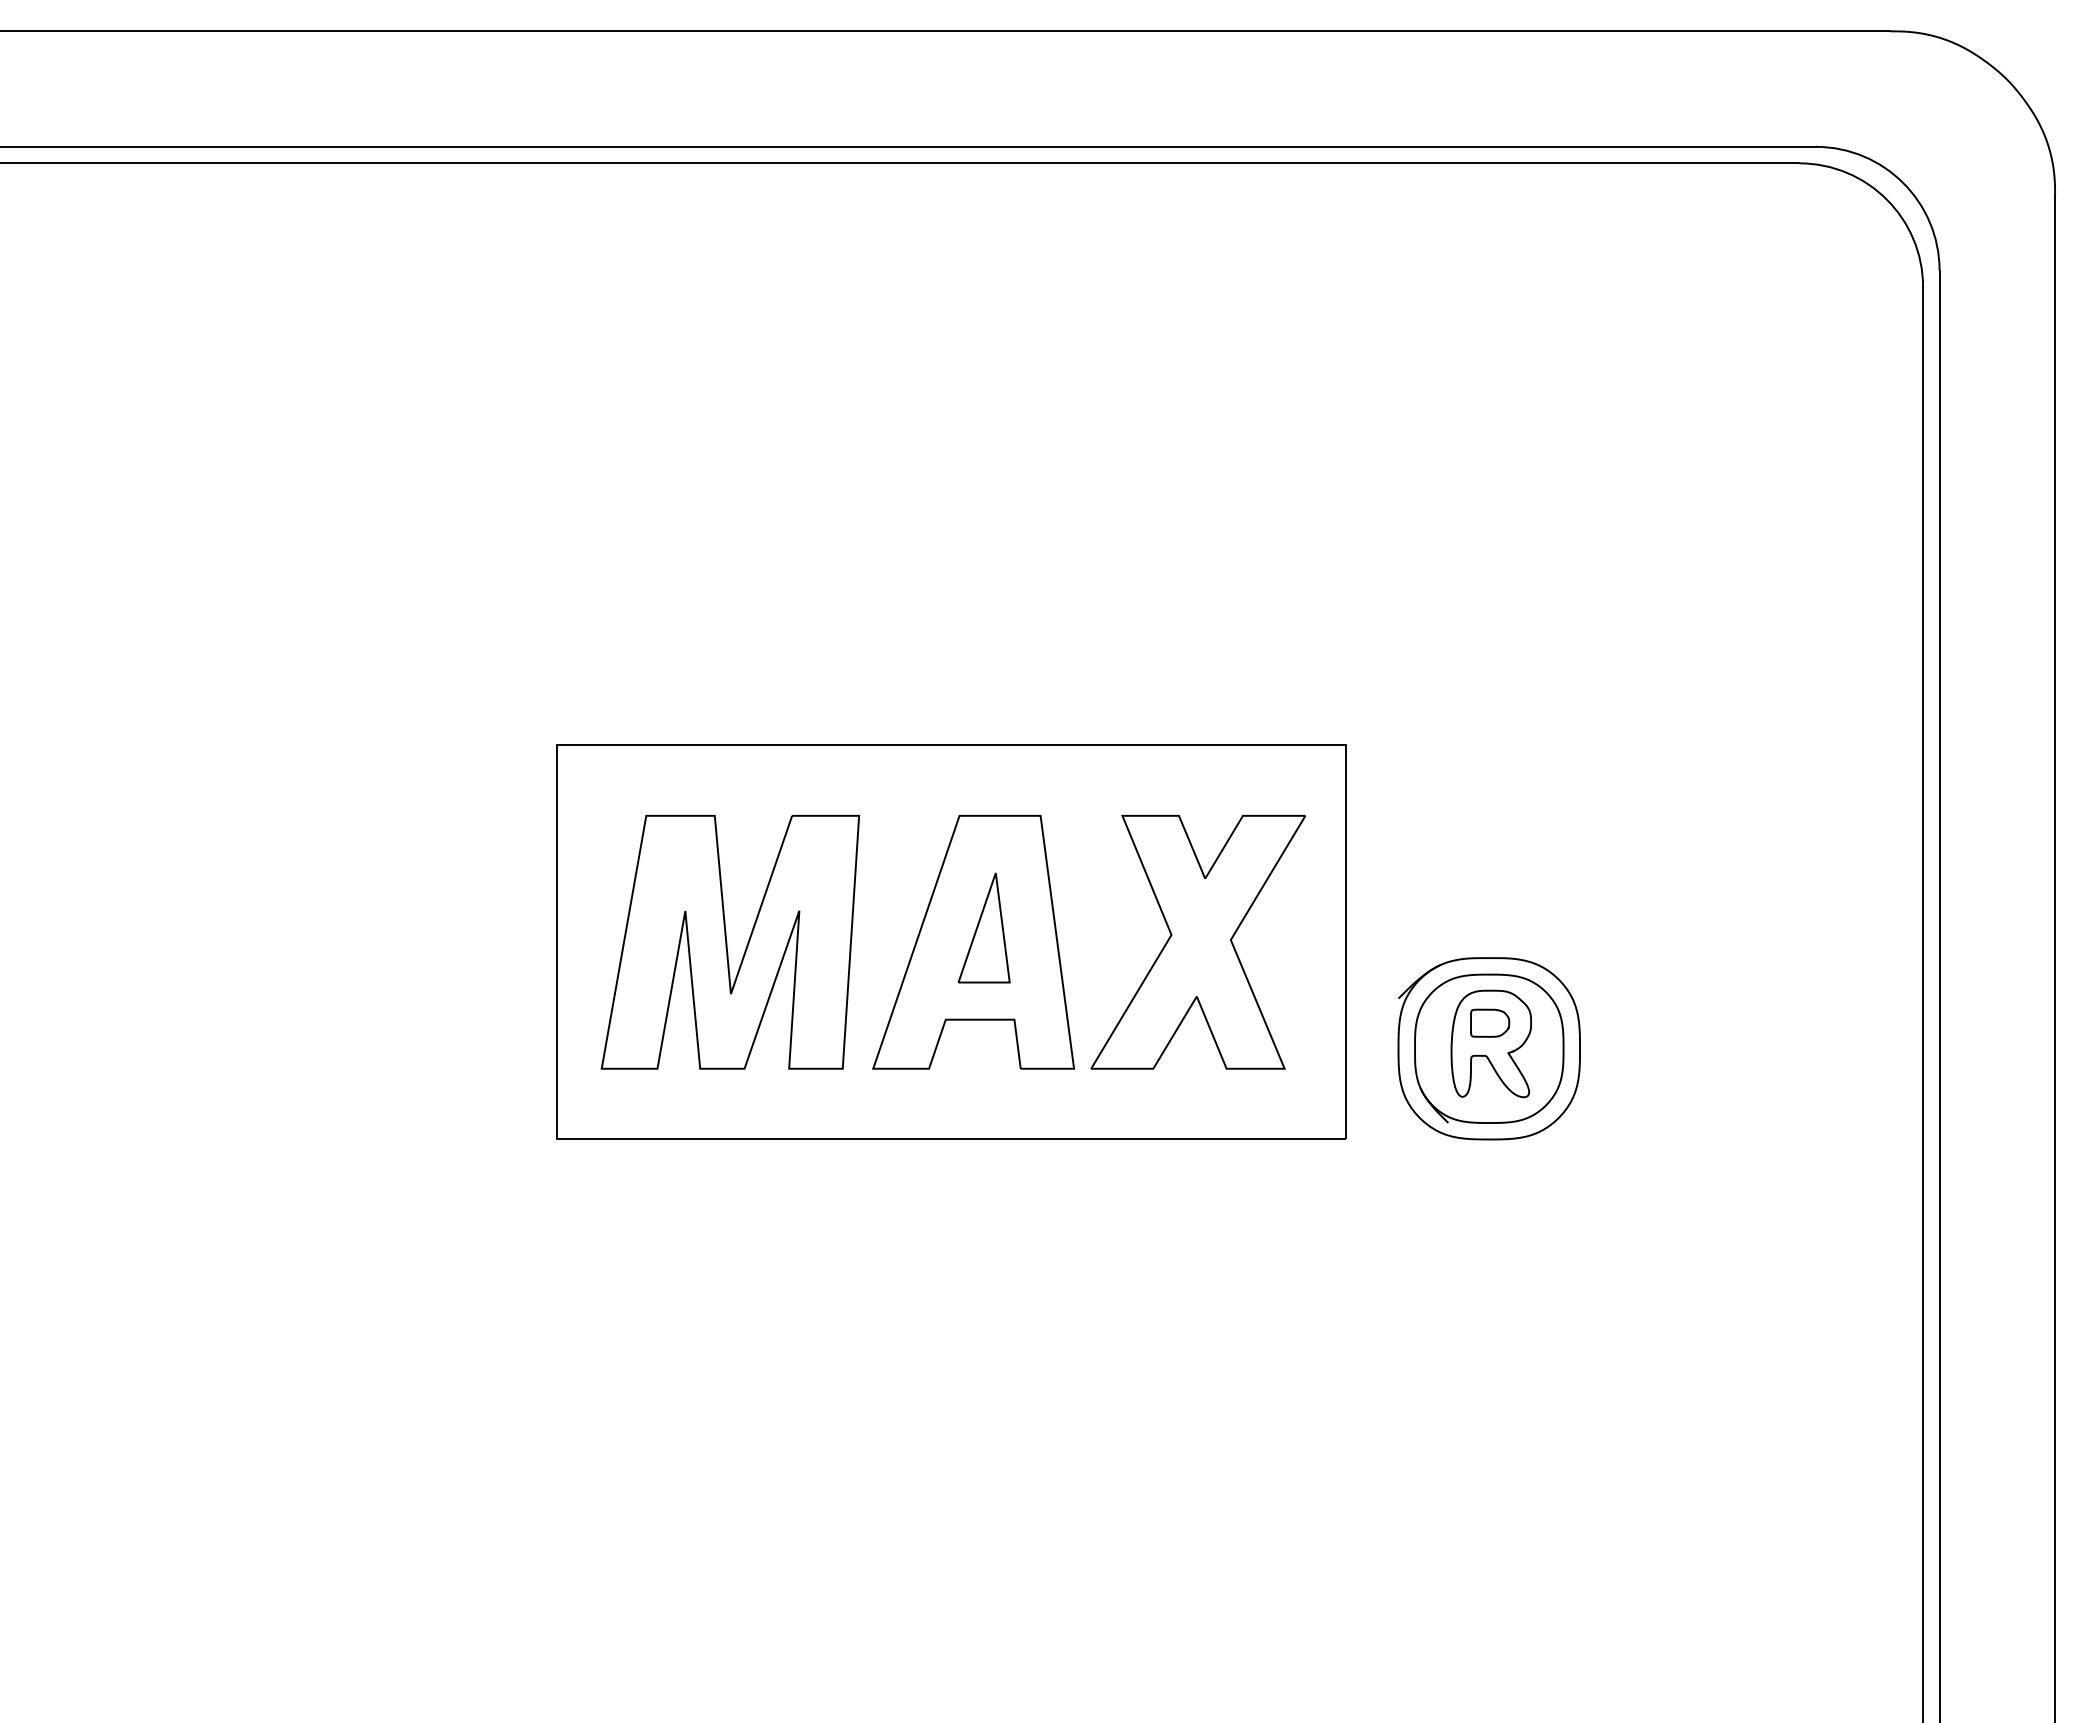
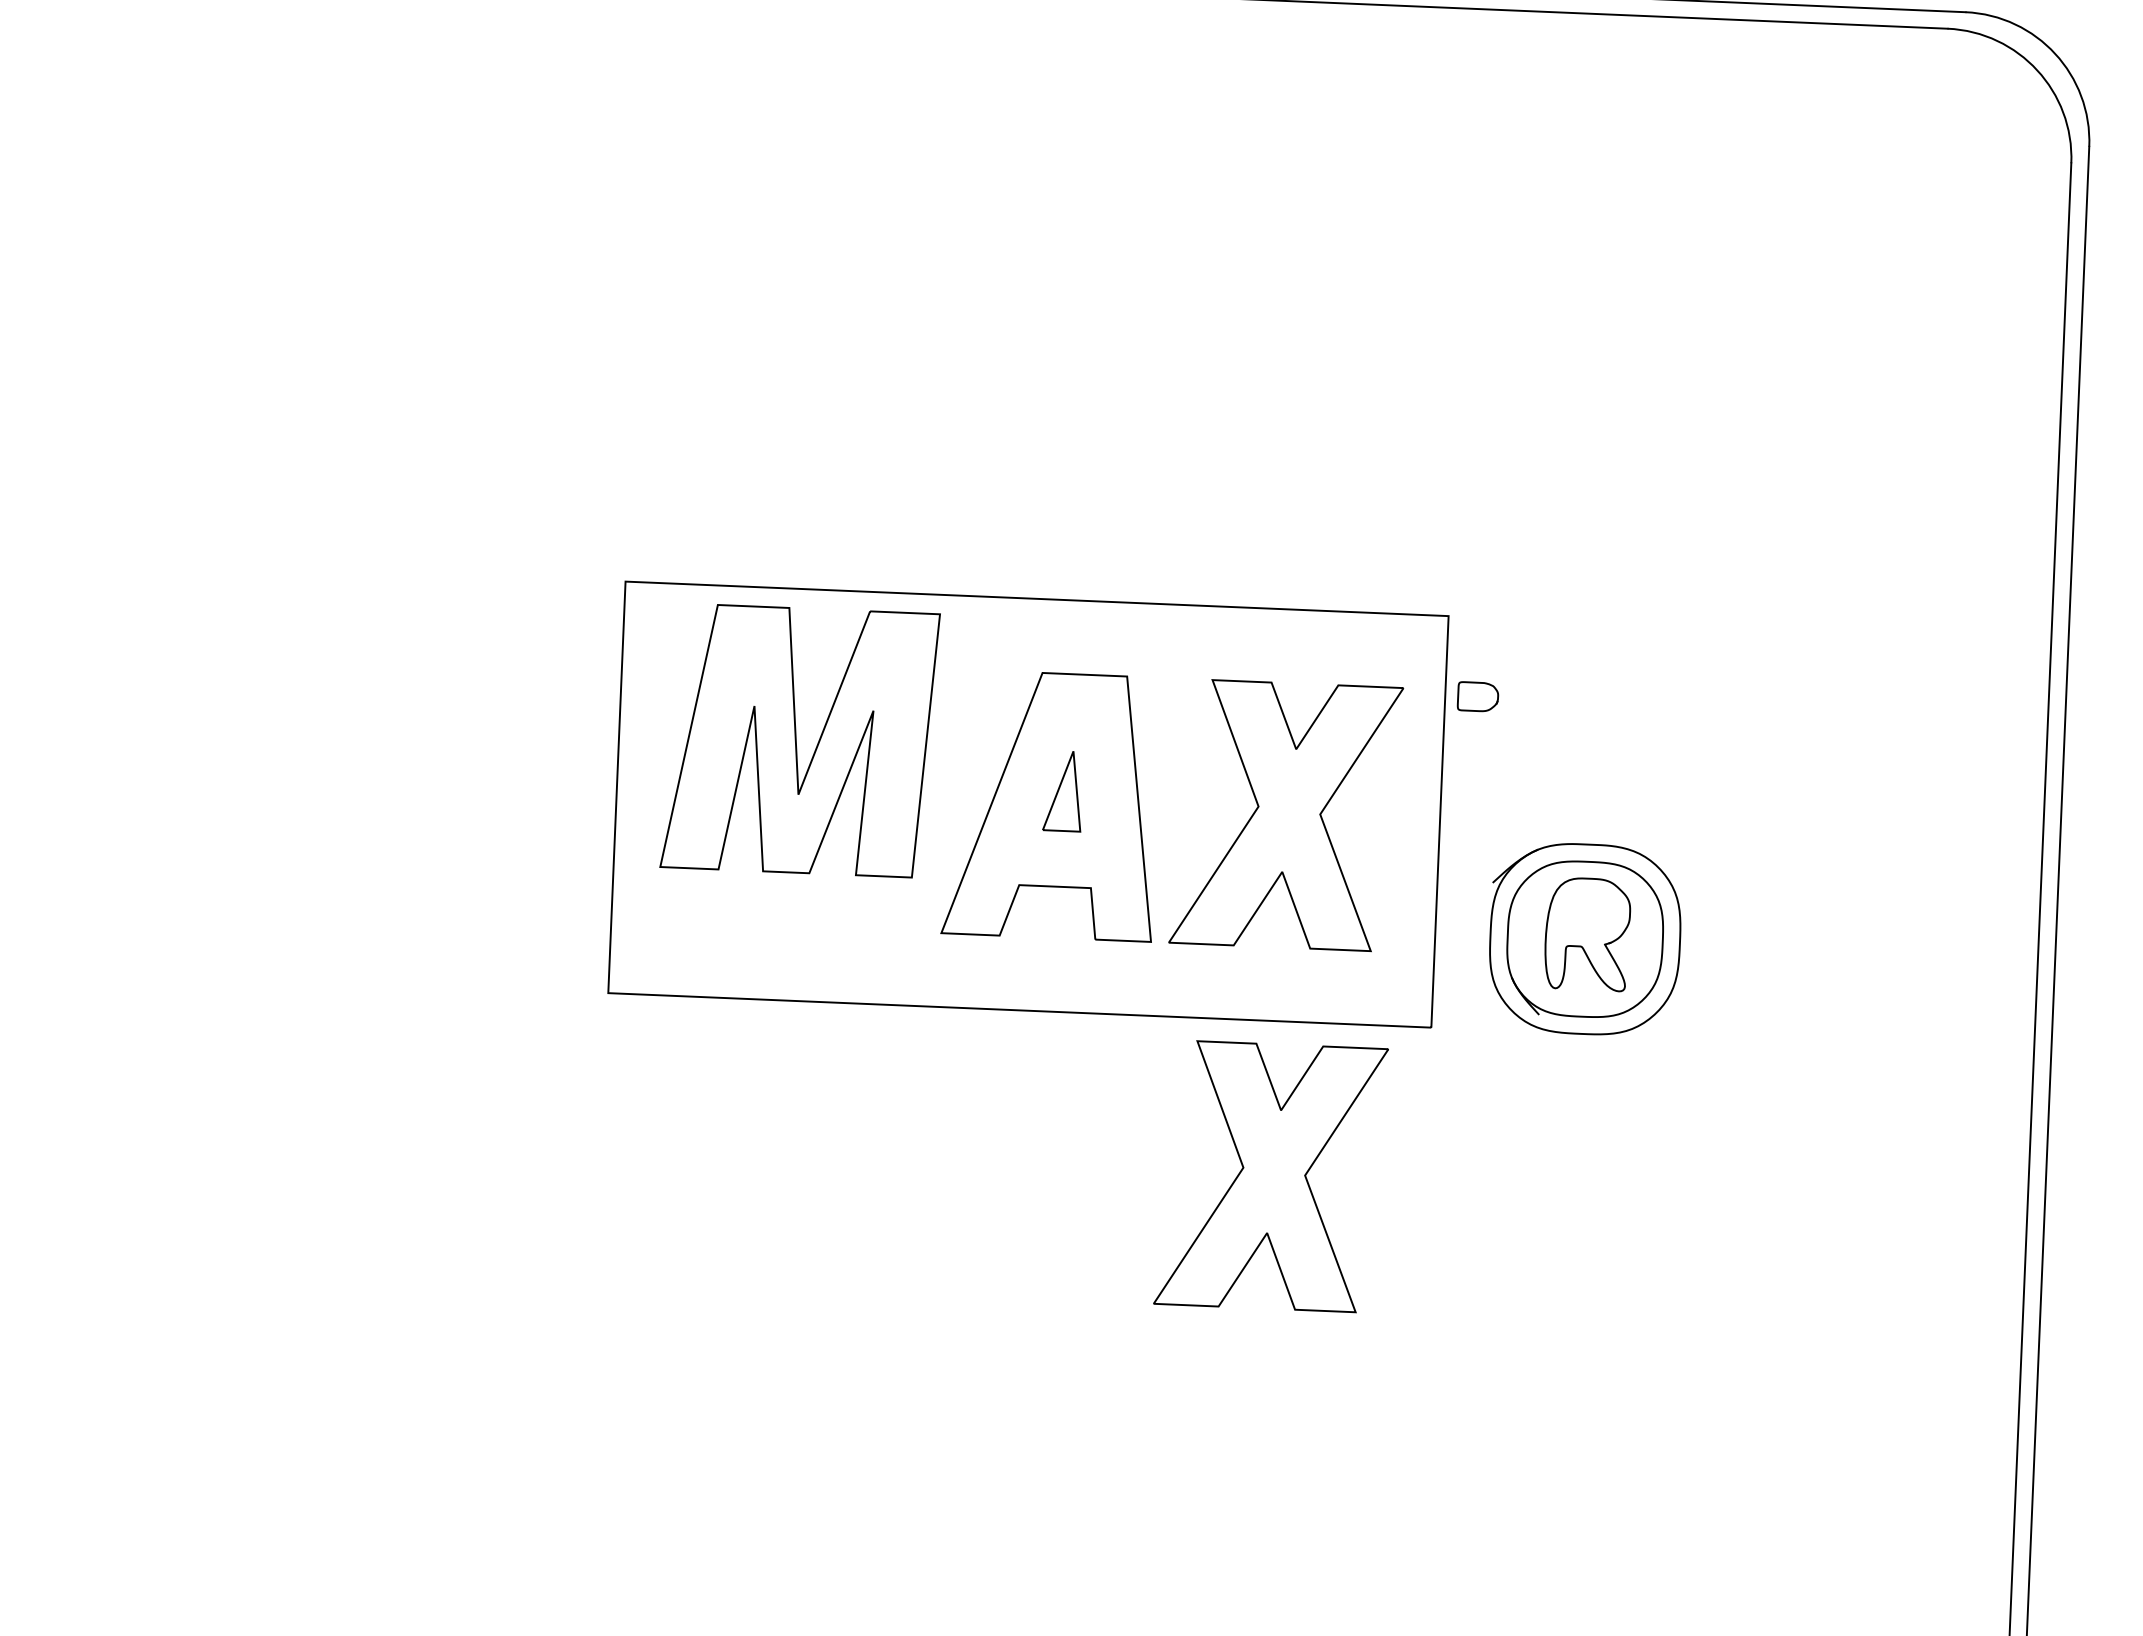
part: (983, 927) -> (1062, 790), size x0.7
part: (730, 942) -> (800, 740), moved
part: (1490, 1022) -> (1478, 696), moved
part: (1197, 1288) -> (1270, 1176), added

